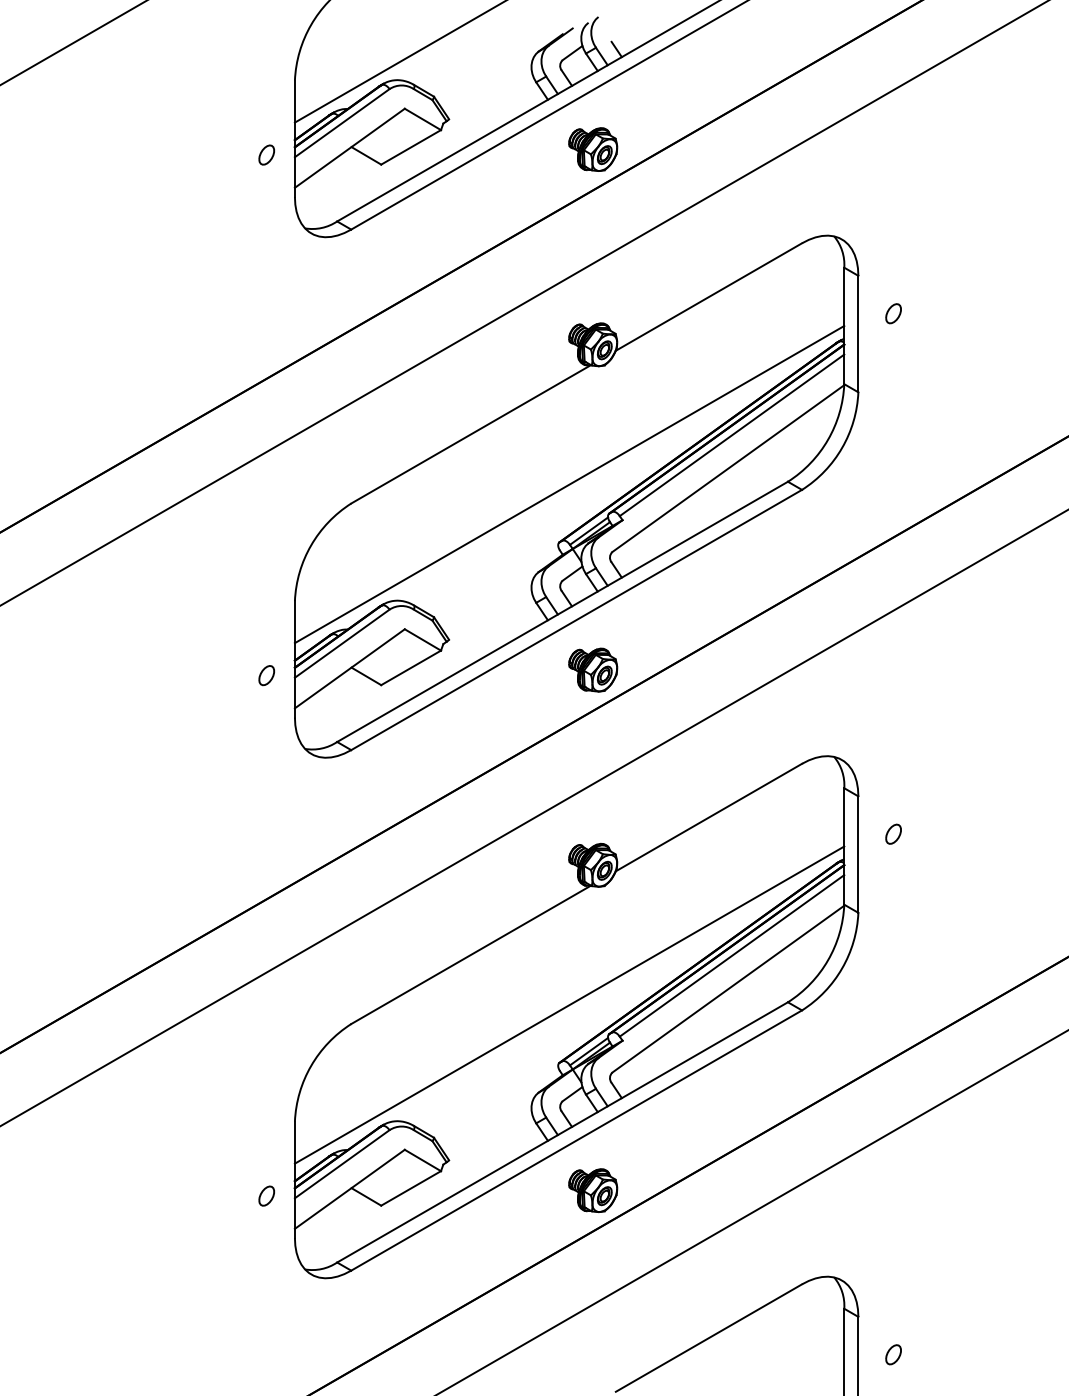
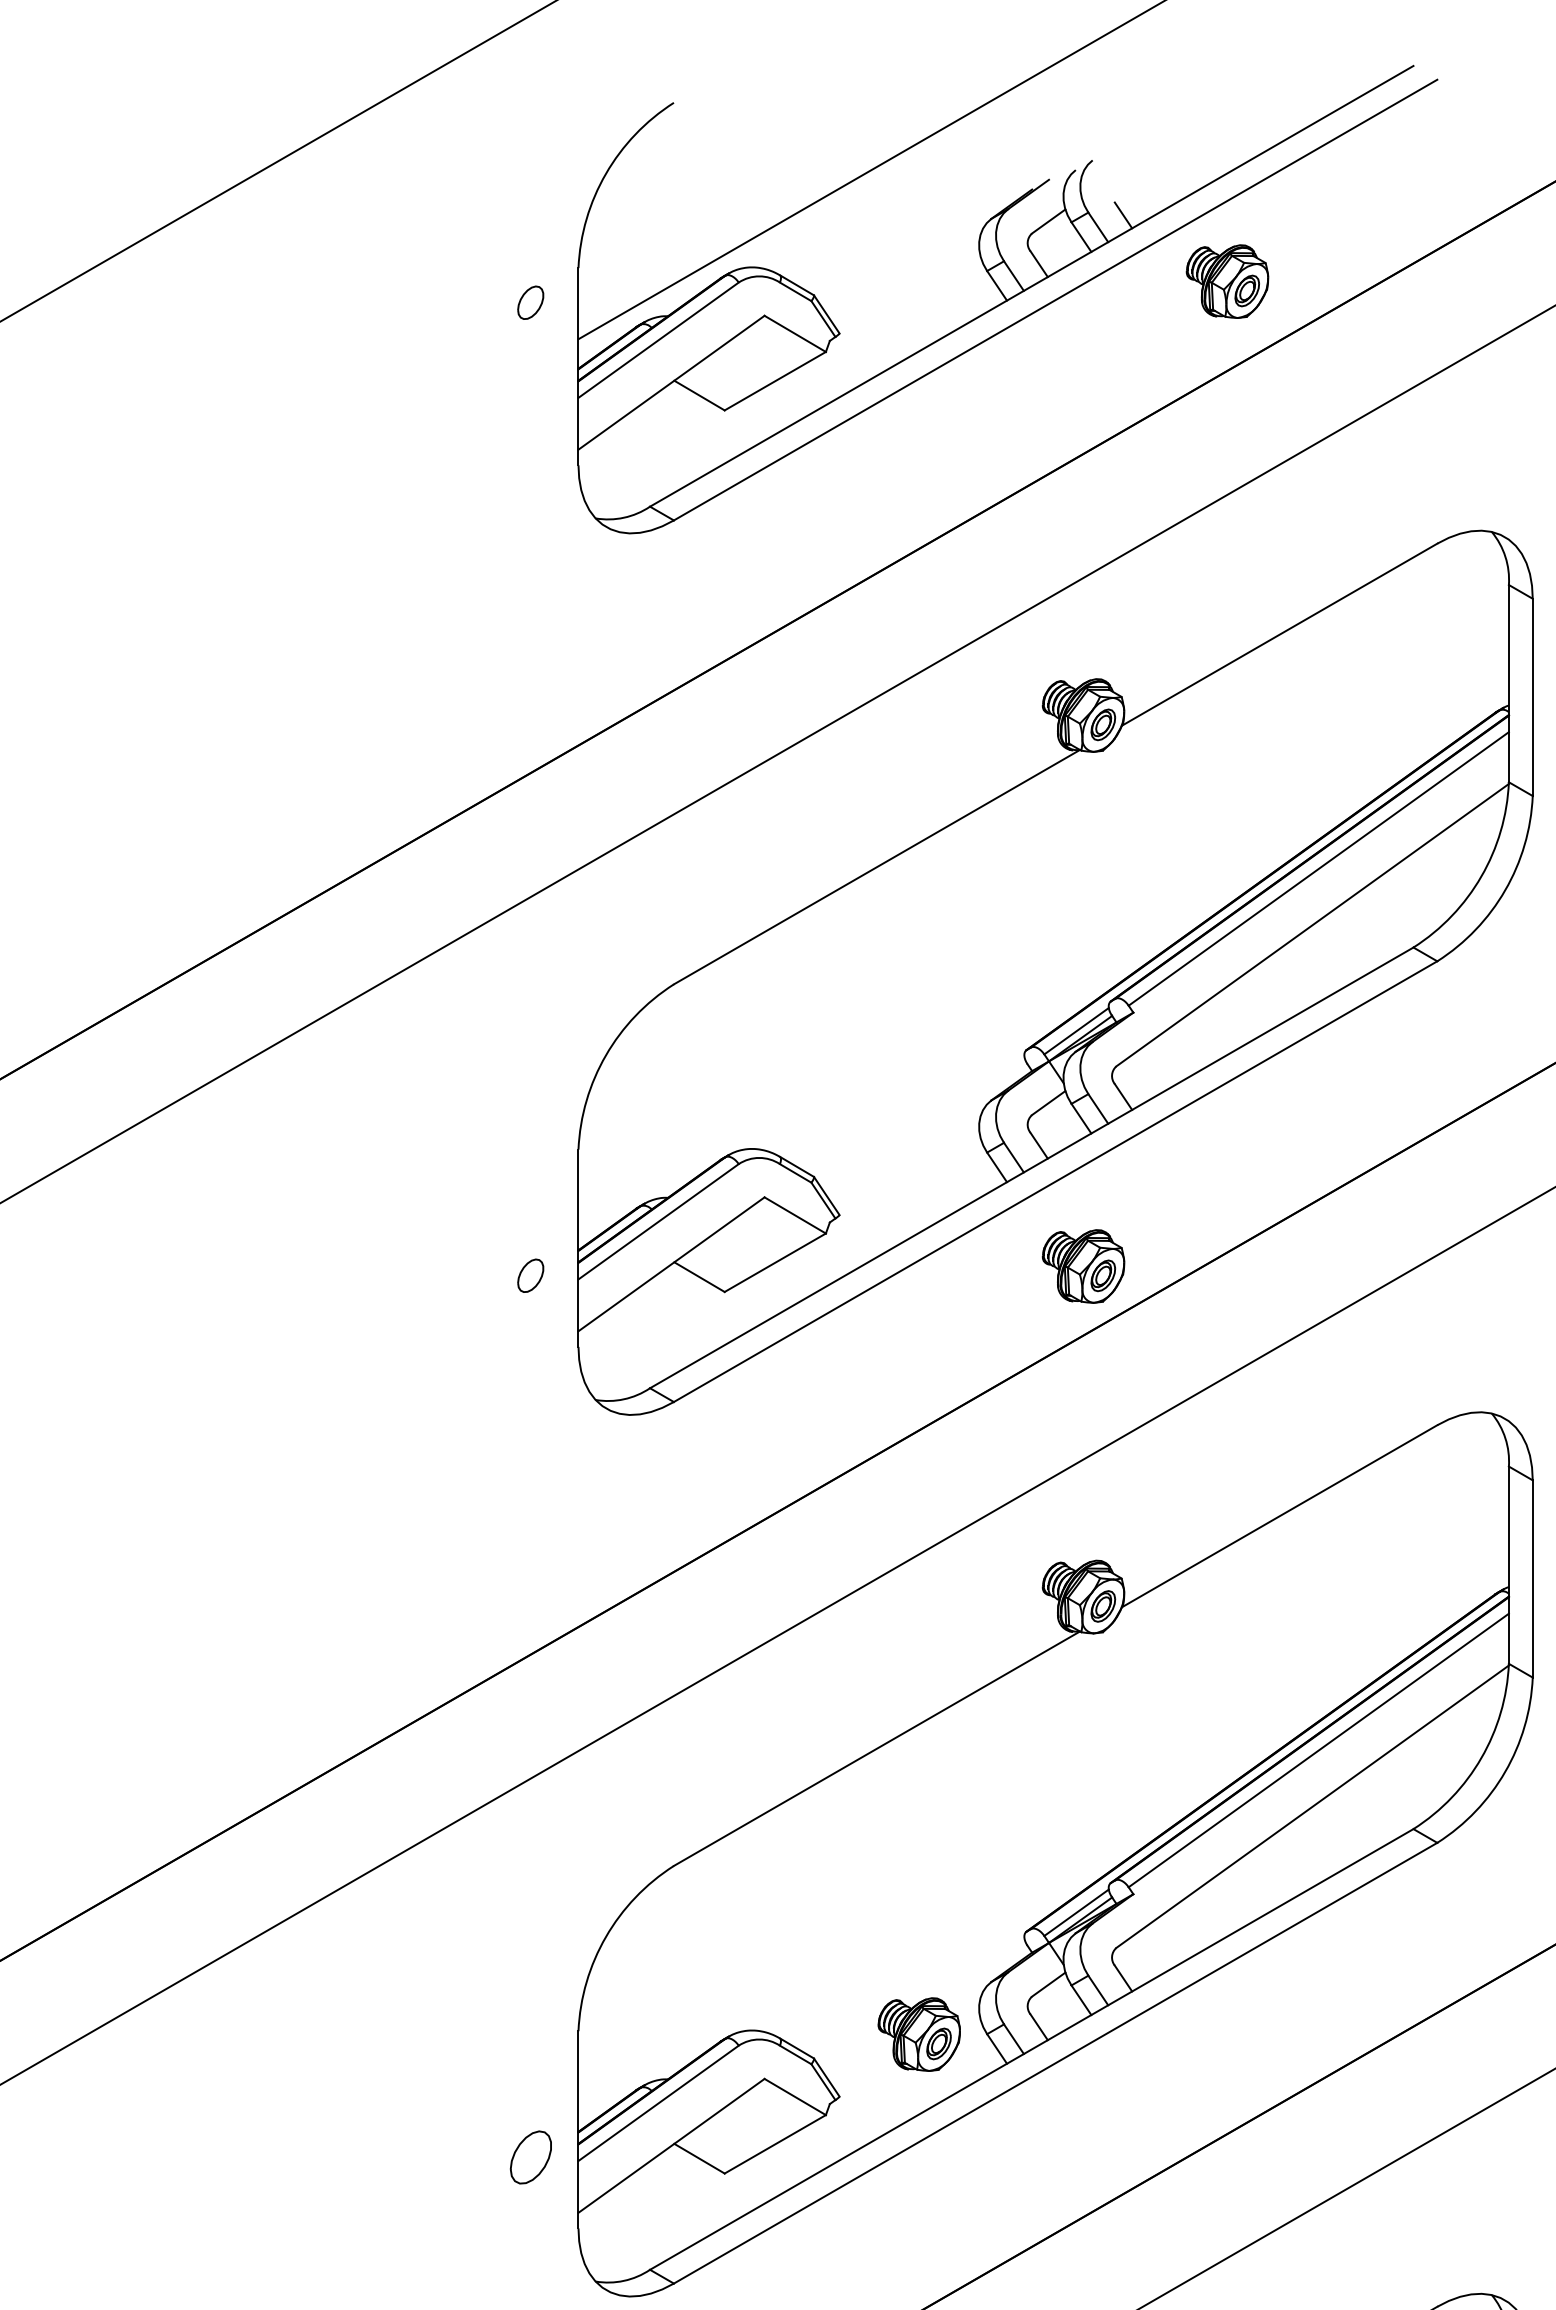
part: (593, 149) -> (1228, 281), moved
part: (266, 154) -> (530, 301), moved
line: (569, 484) -> (1043, 952), removed
line: (569, 1004) -> (1043, 1832), removed
part: (593, 1190) -> (919, 2034), moved
part: (266, 1195) -> (530, 2156), size x1.6

